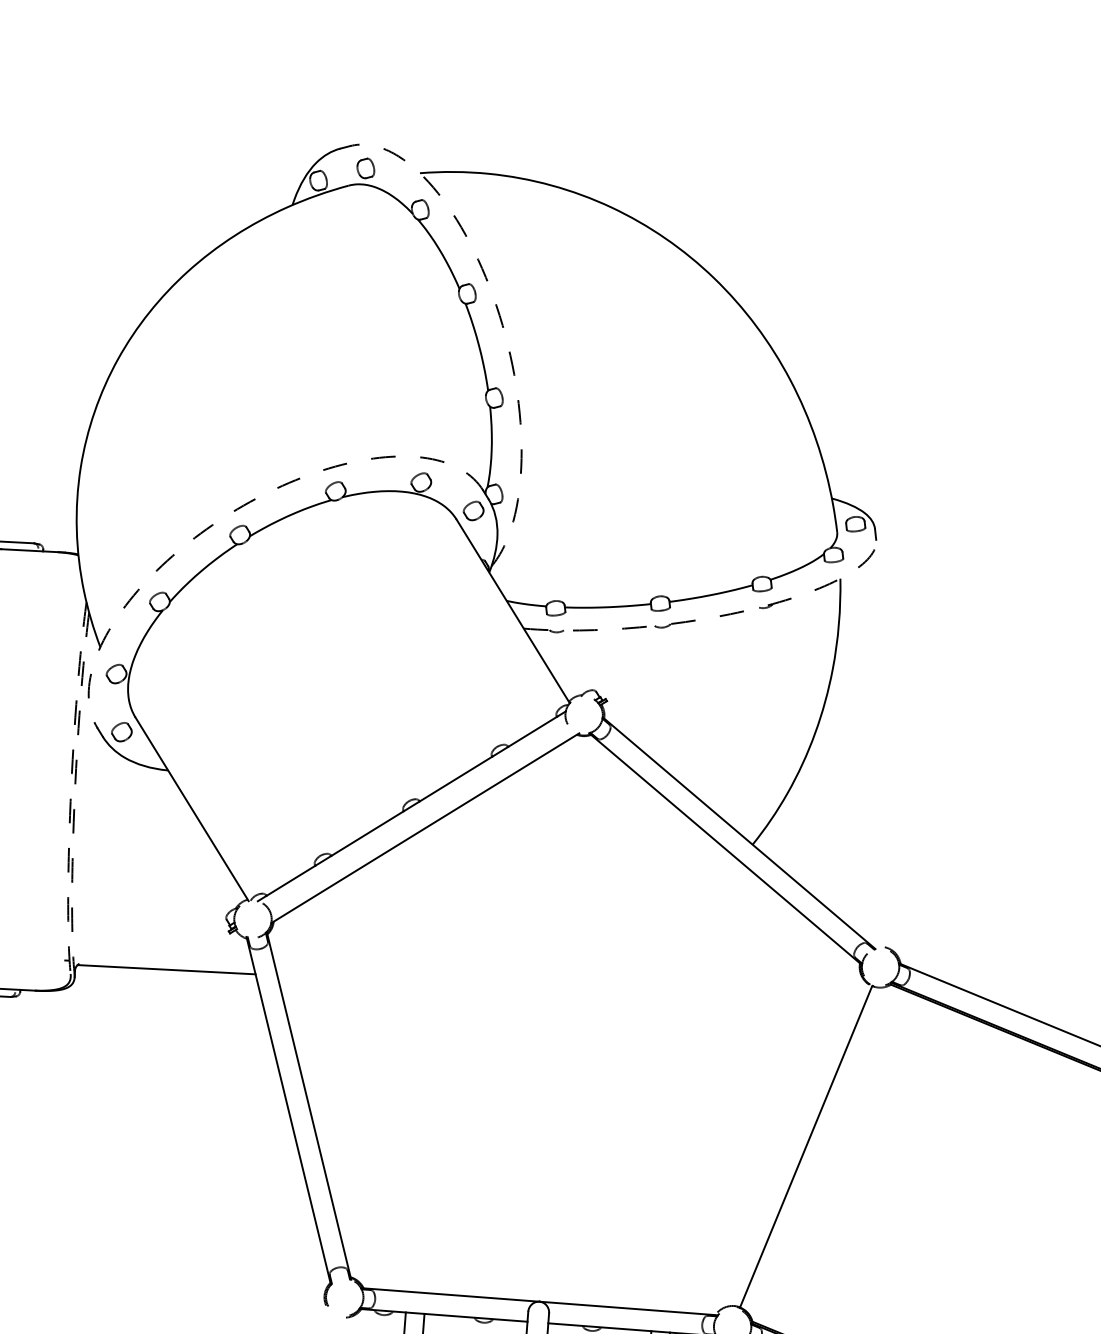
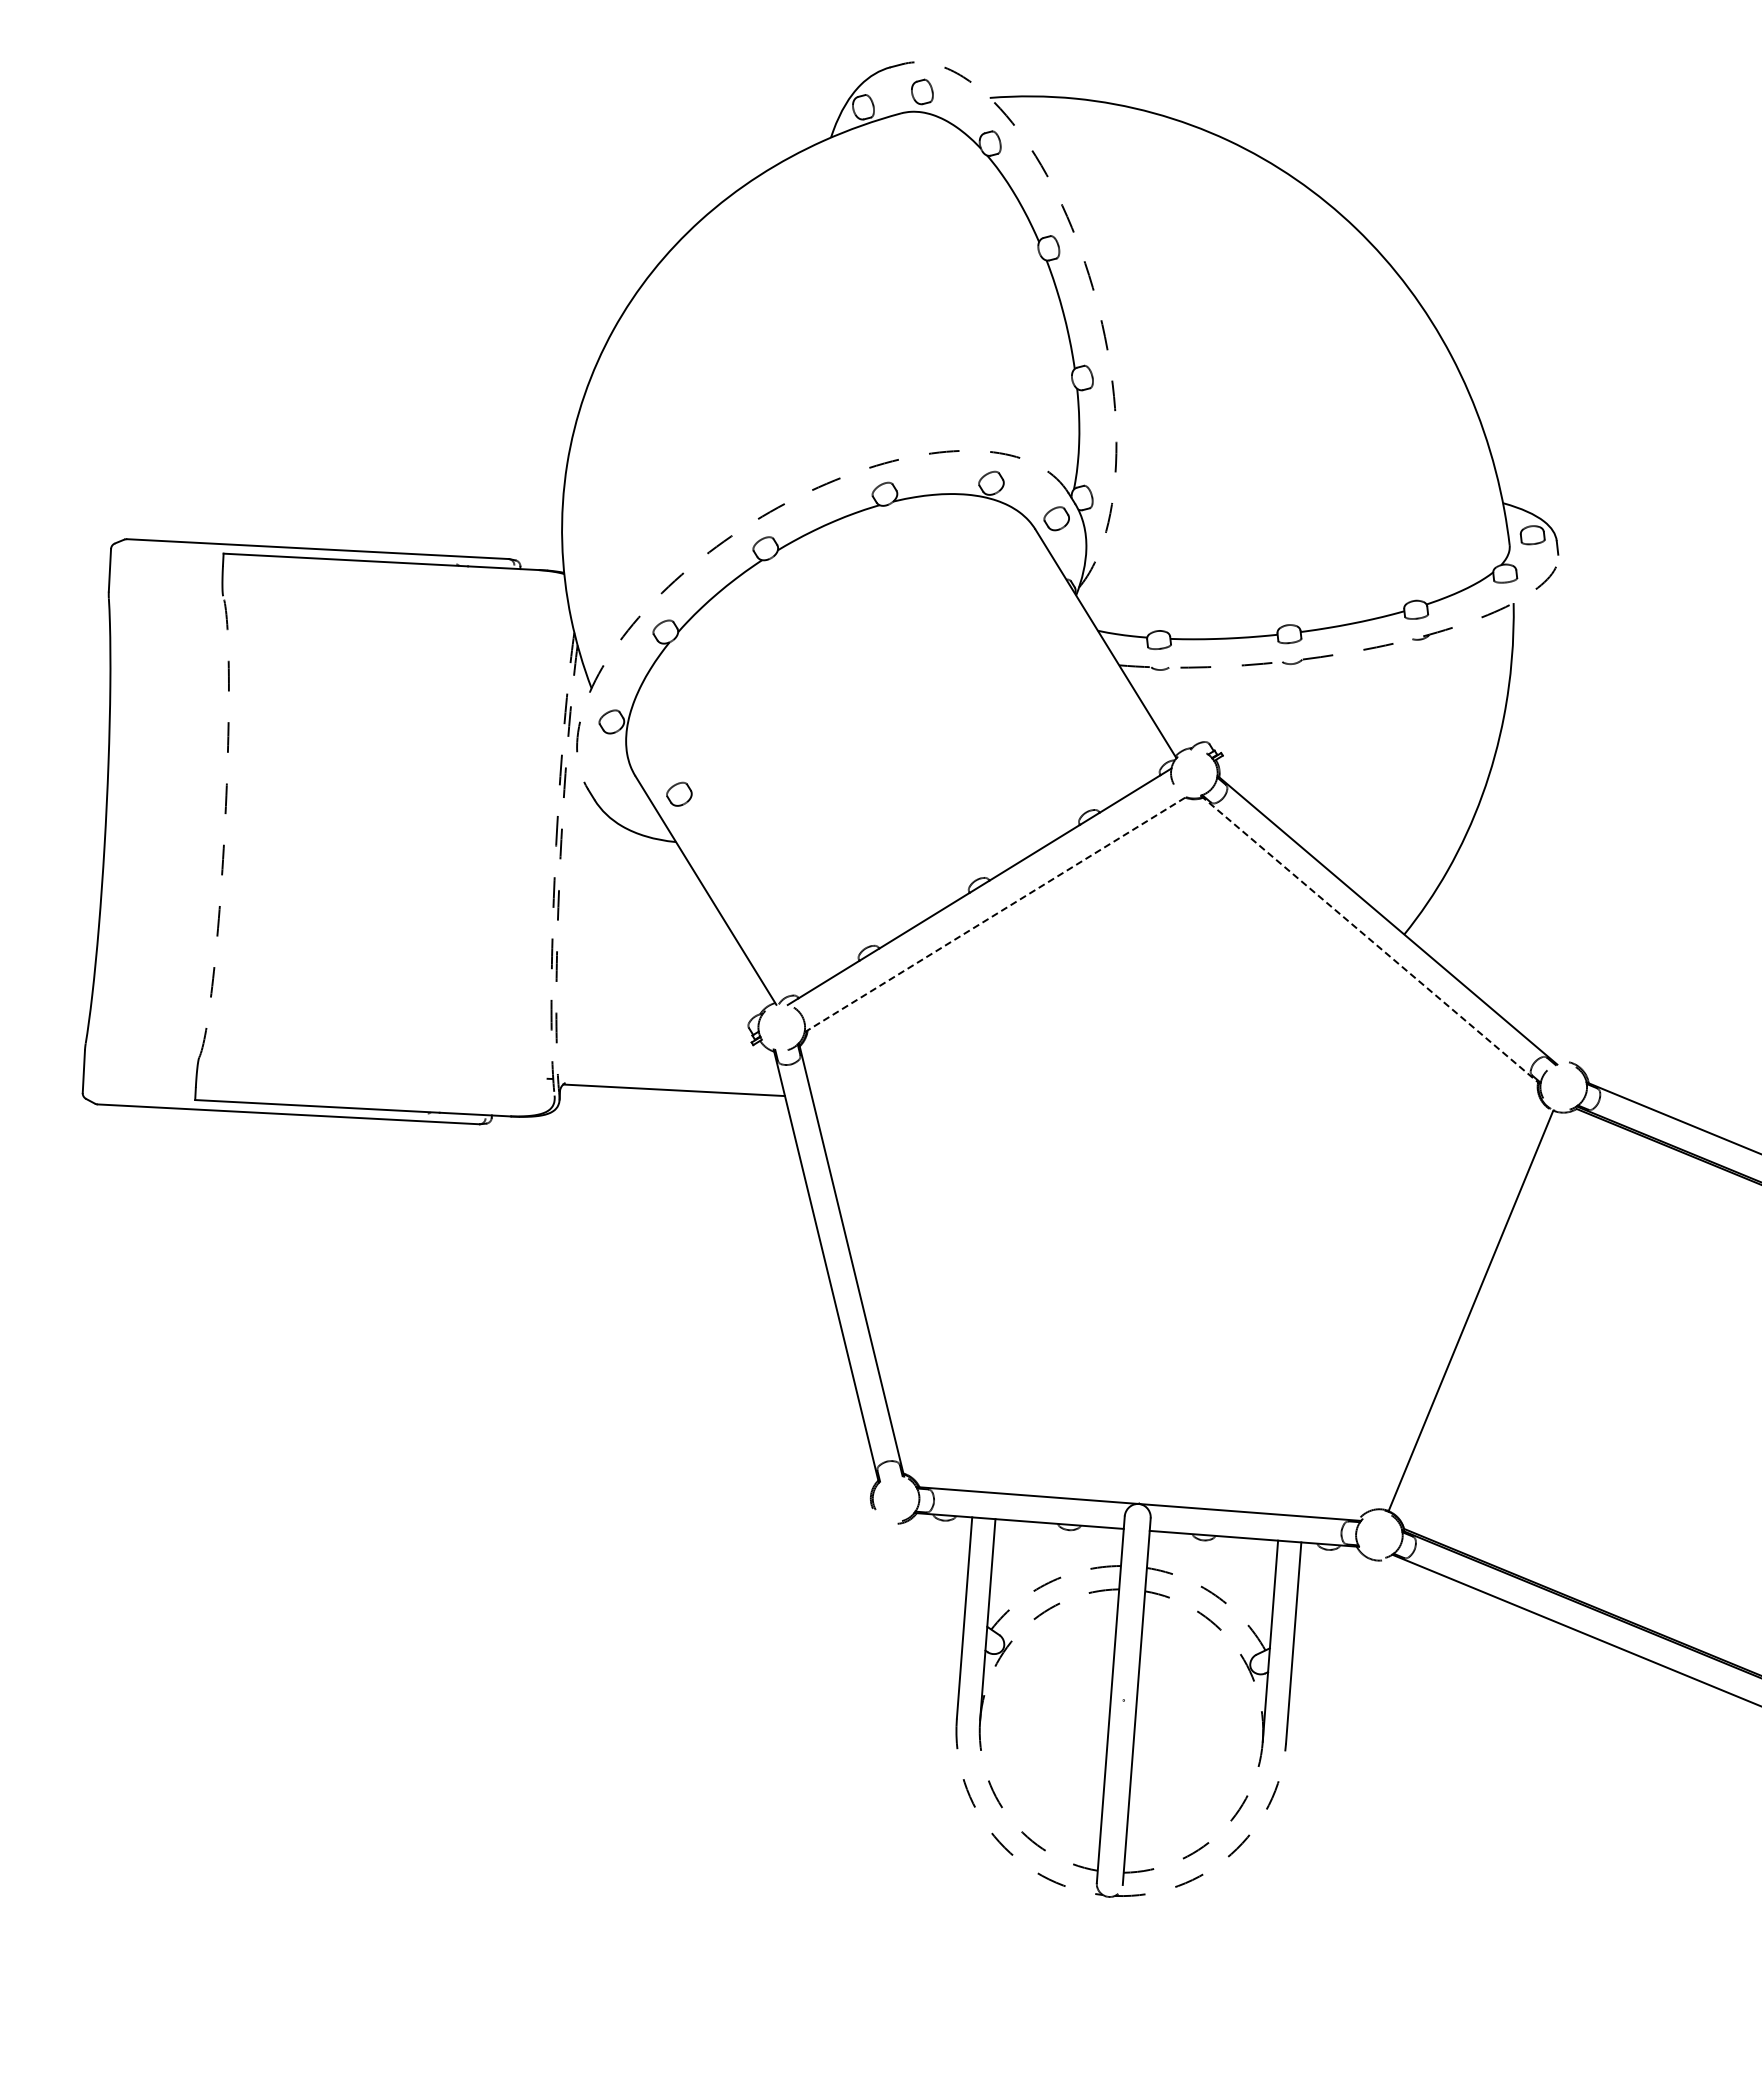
part: (121, 731) -> (679, 793), moved
line: (425, 827) -> (996, 913), solid -> dashed
line: (725, 849) -> (1370, 940), solid -> dashed

